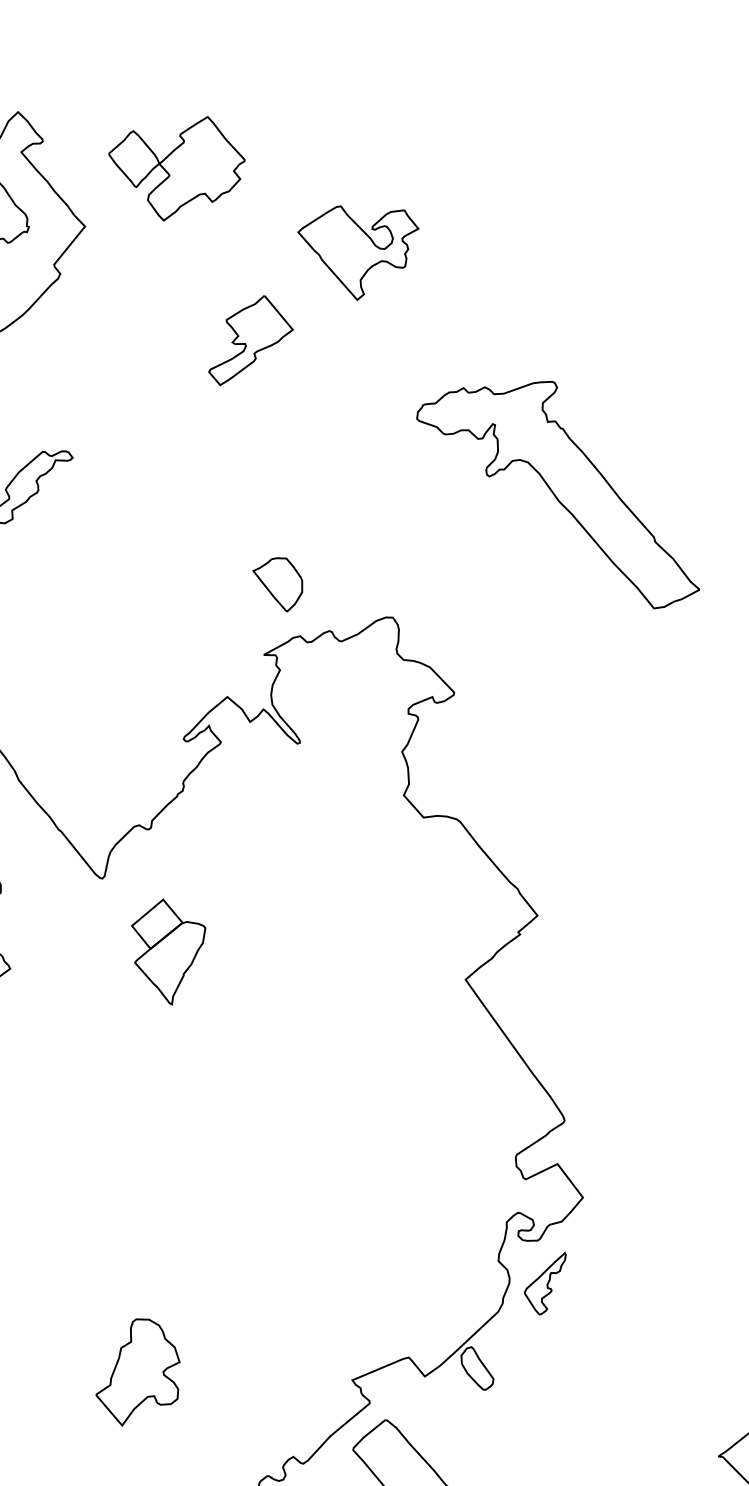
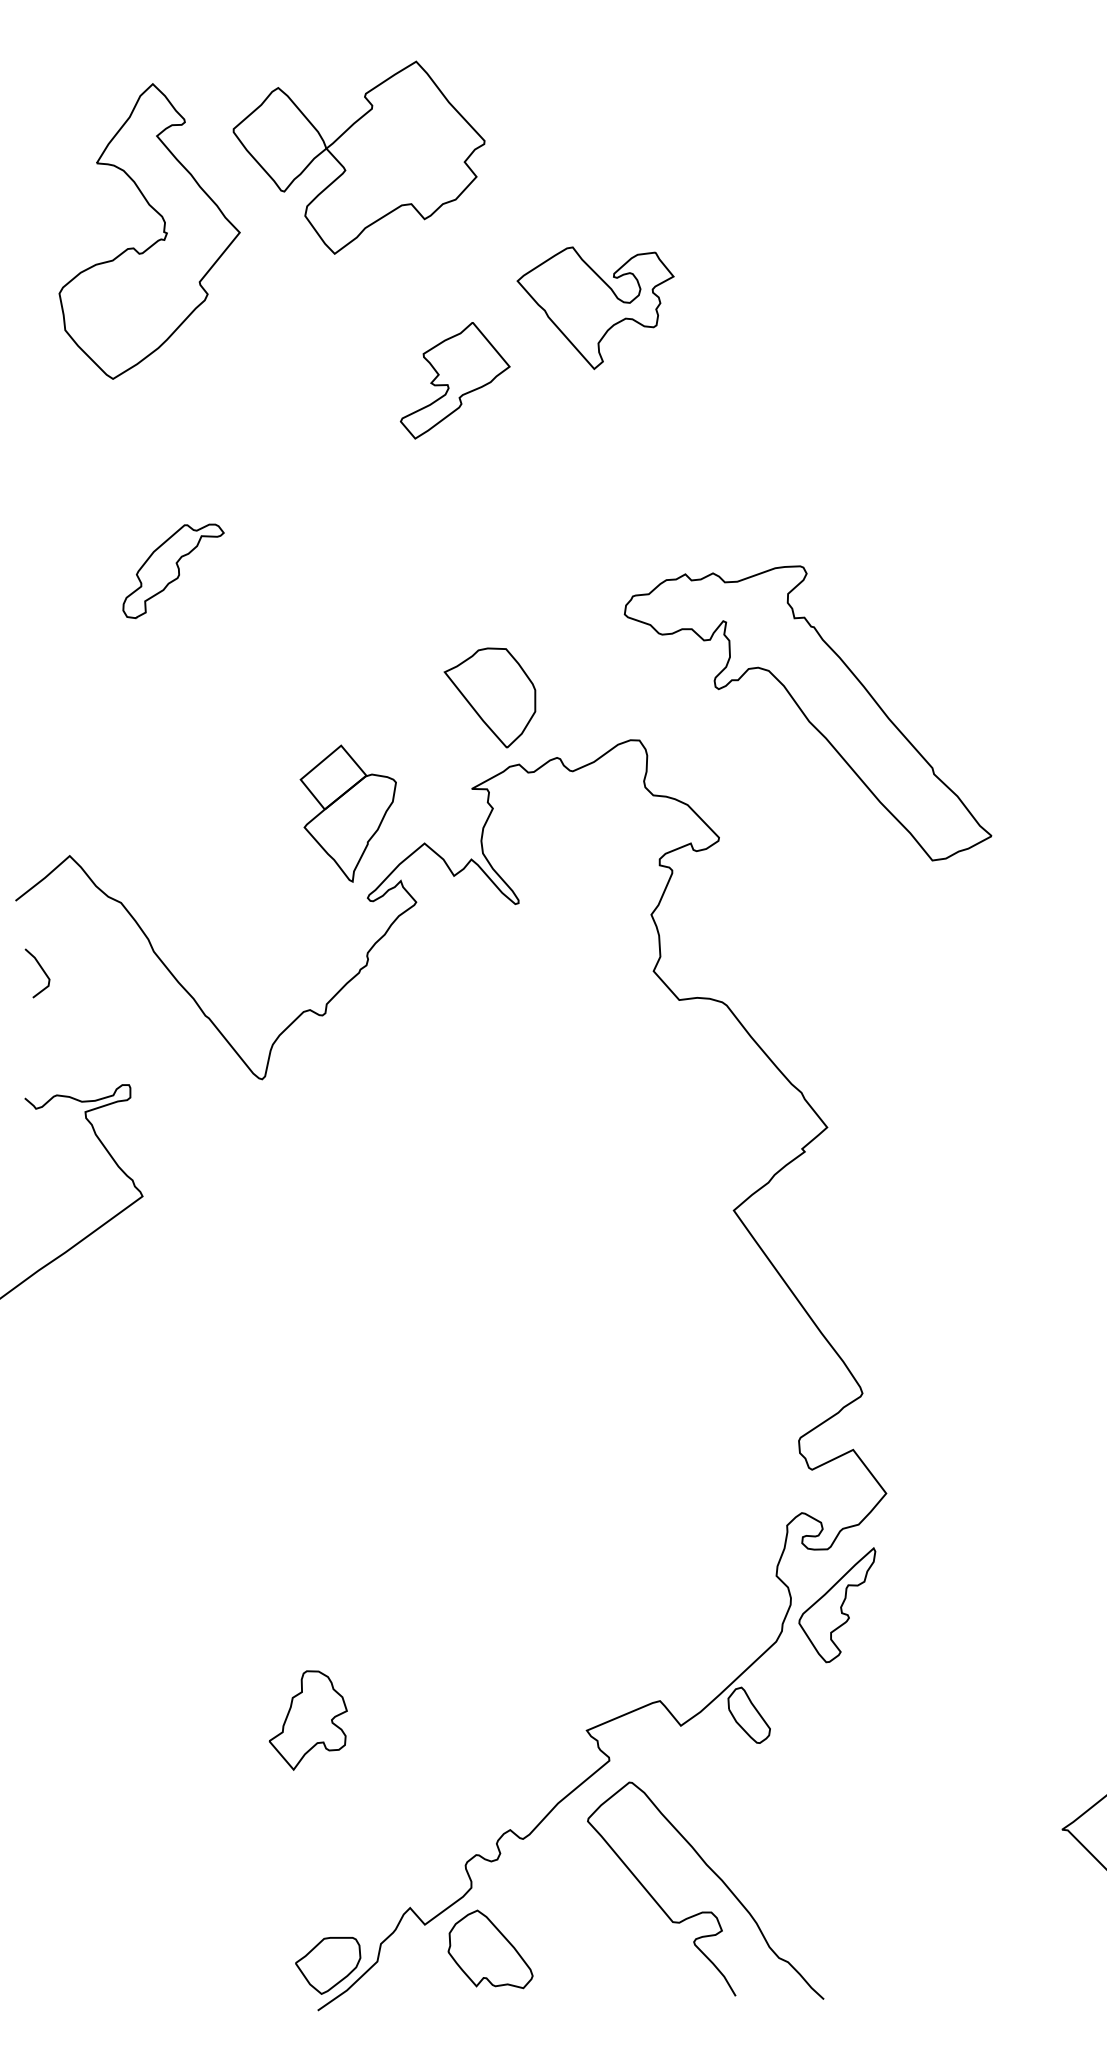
part: (176, 168) -> (358, 157), size x1.43
part: (358, 253) -> (595, 308), moved
part: (557, 495) -> (807, 713), moved
part: (277, 584) -> (489, 697), size x1.43
part: (168, 951) -> (347, 813), moved
part: (545, 1283) -> (837, 1605), size x1.43
part: (137, 1372) -> (307, 1720), size x0.71

